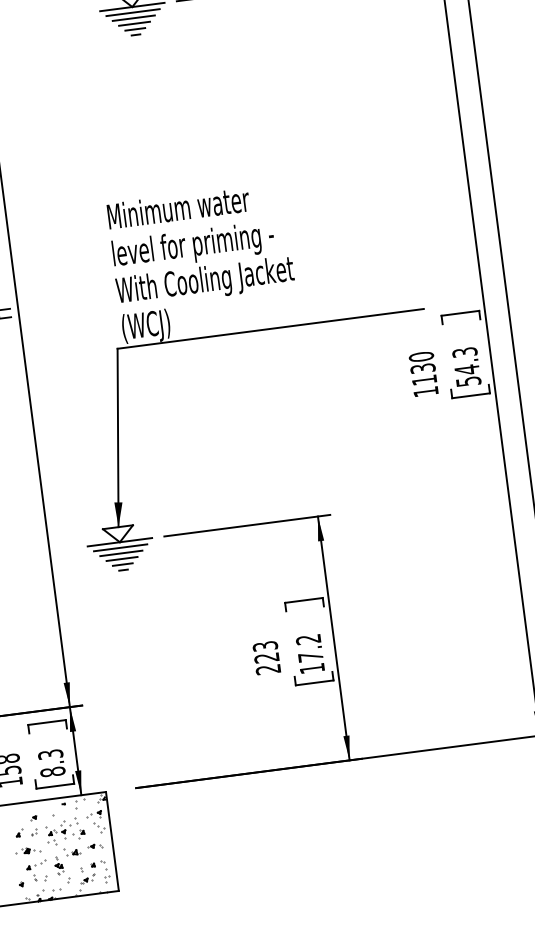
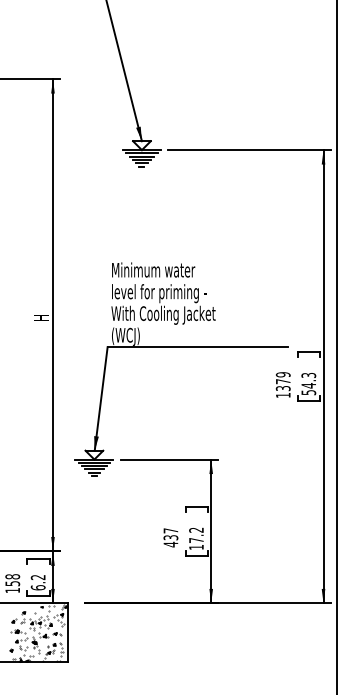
text: (421, 368) -> (282, 381), 1130 -> 1379
text: (266, 657) -> (170, 537), 223 -> 437
text: (50, 763) -> (37, 582), 8.3 -> 6.2

